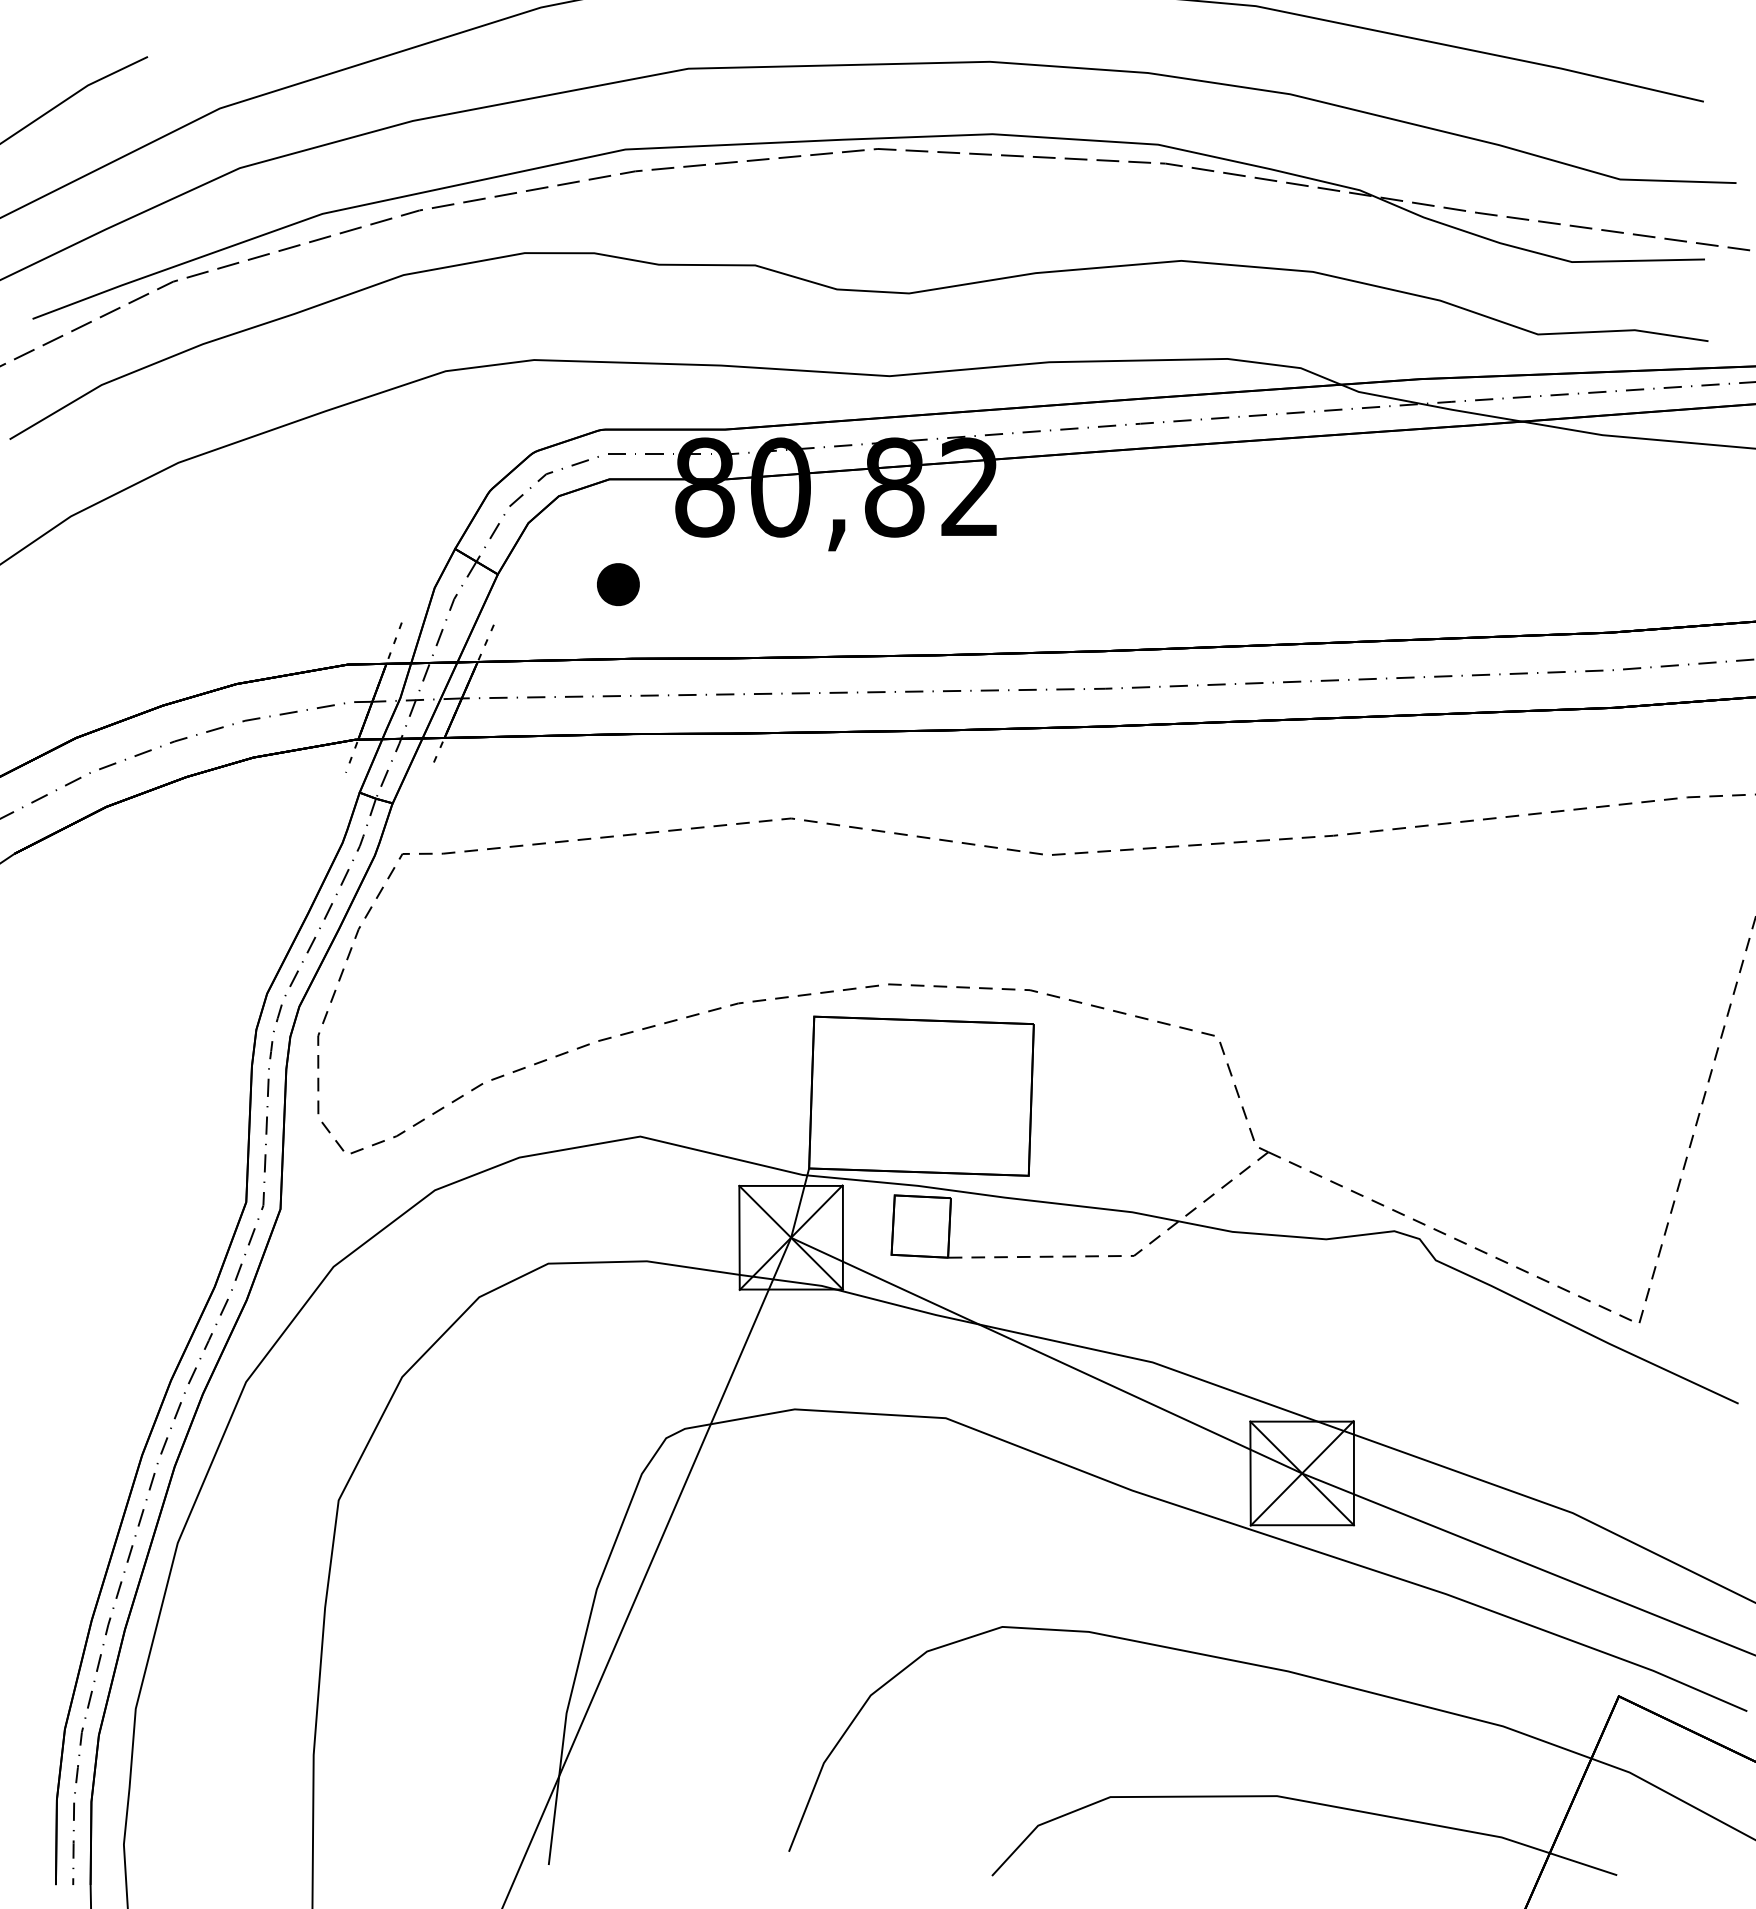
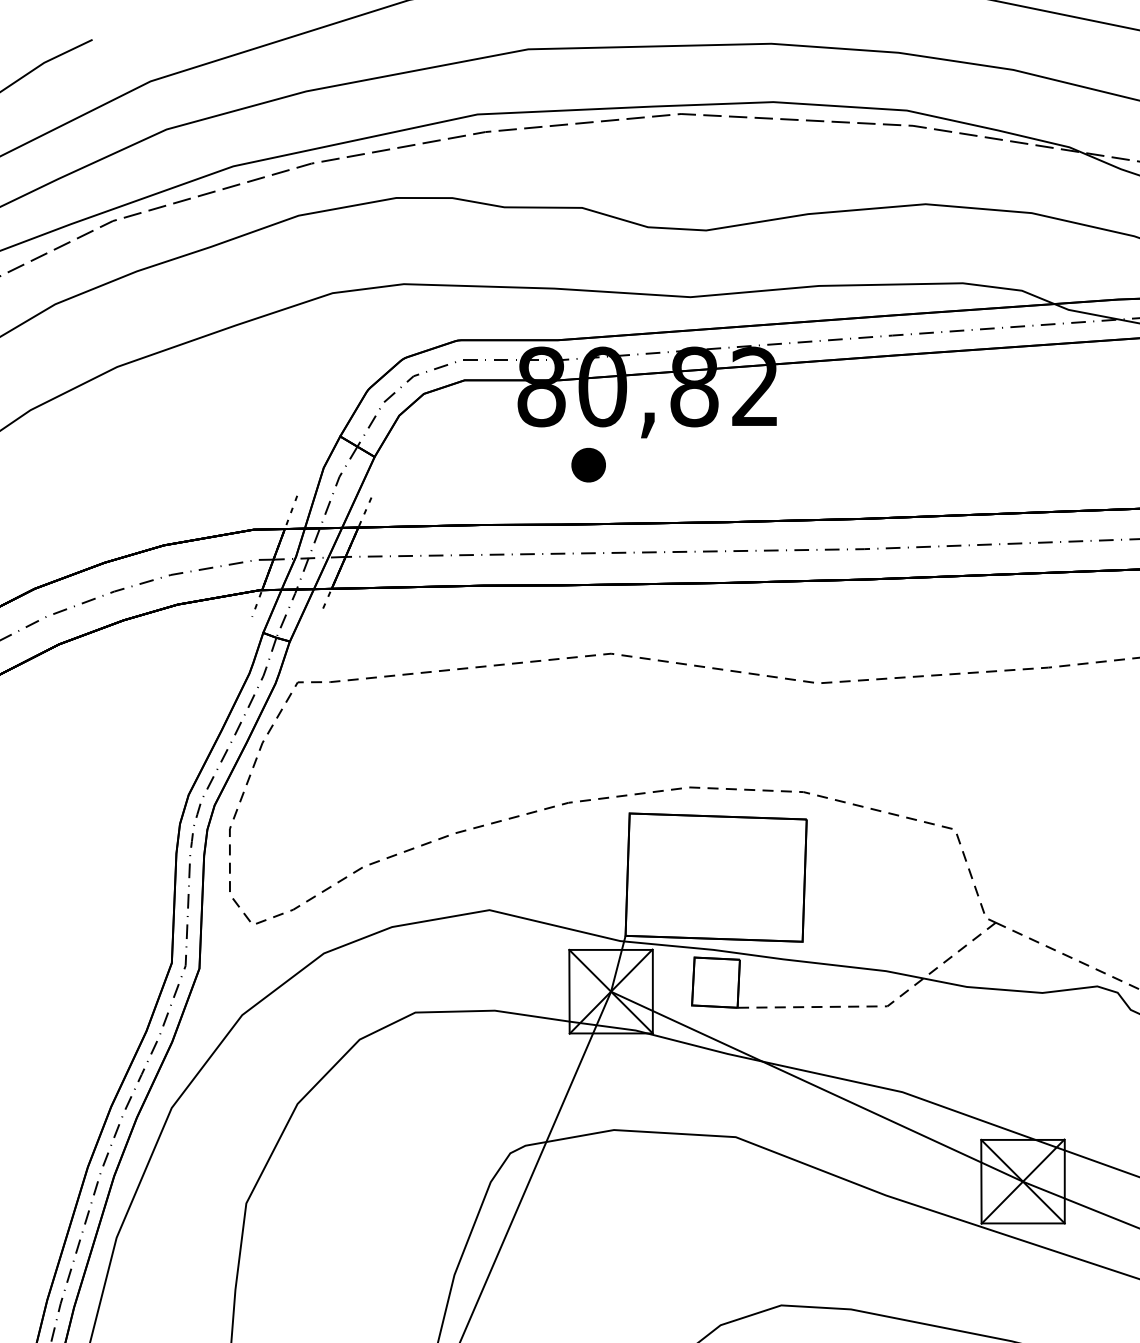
part: (618, 584) -> (588, 465), moved

